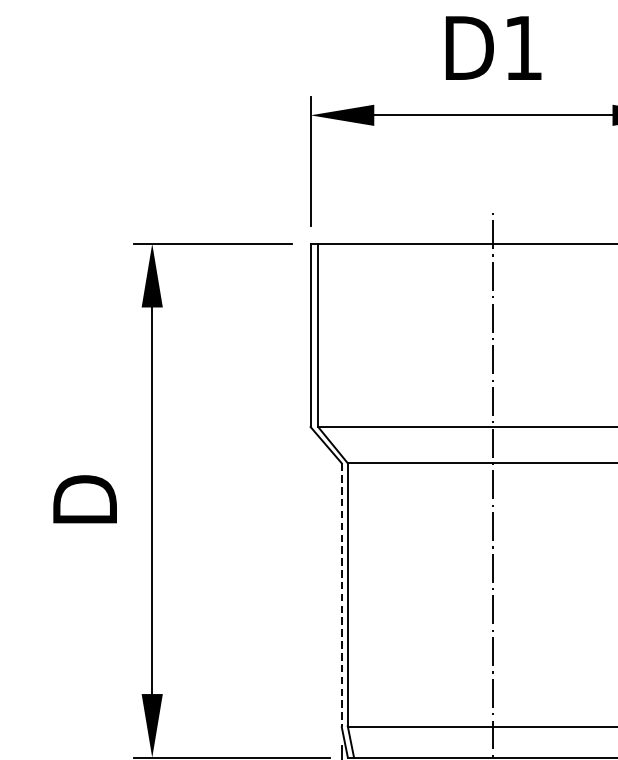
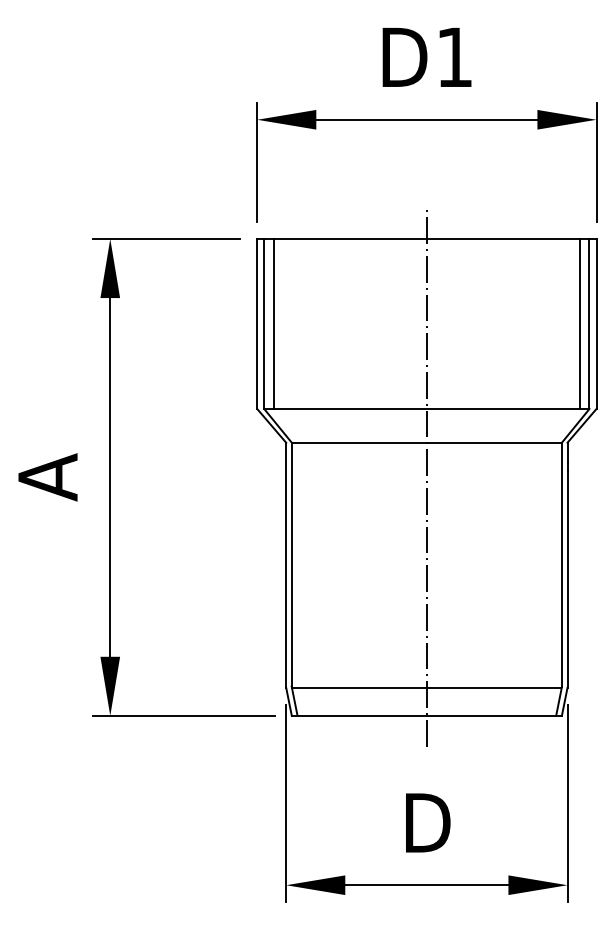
line: (329, 334) -> (274, 323), added
text: (84, 500) -> (47, 477), D -> A
line: (342, 595) -> (286, 565), dashed -> solid

